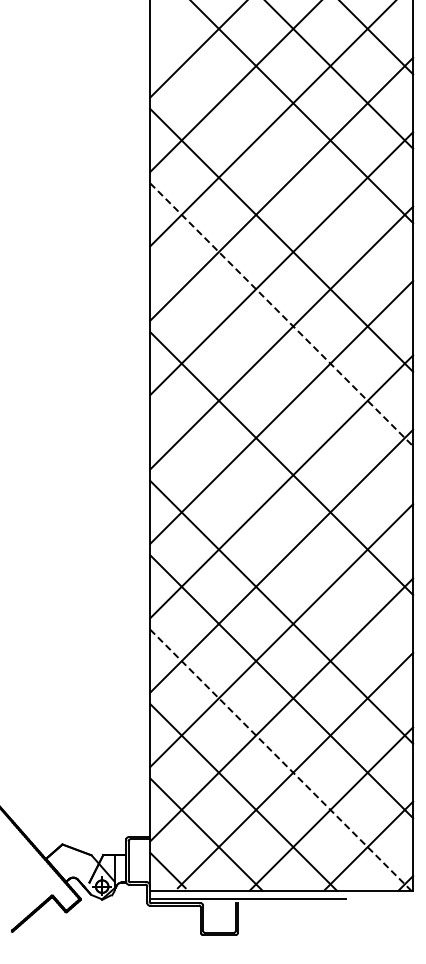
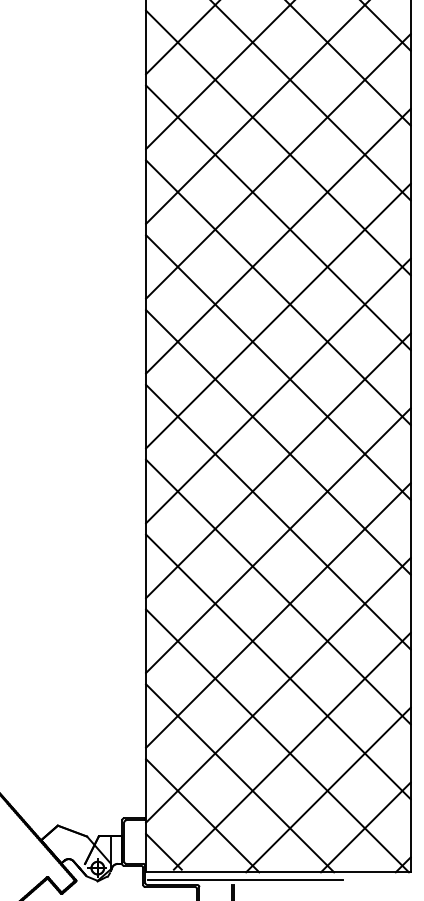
line: (281, 165) -> (278, 142), added
line: (281, 314) -> (278, 292), dashed -> solid
line: (281, 388) -> (278, 366), added
line: (281, 537) -> (278, 516), added
line: (280, 760) -> (277, 741), dashed -> solid

